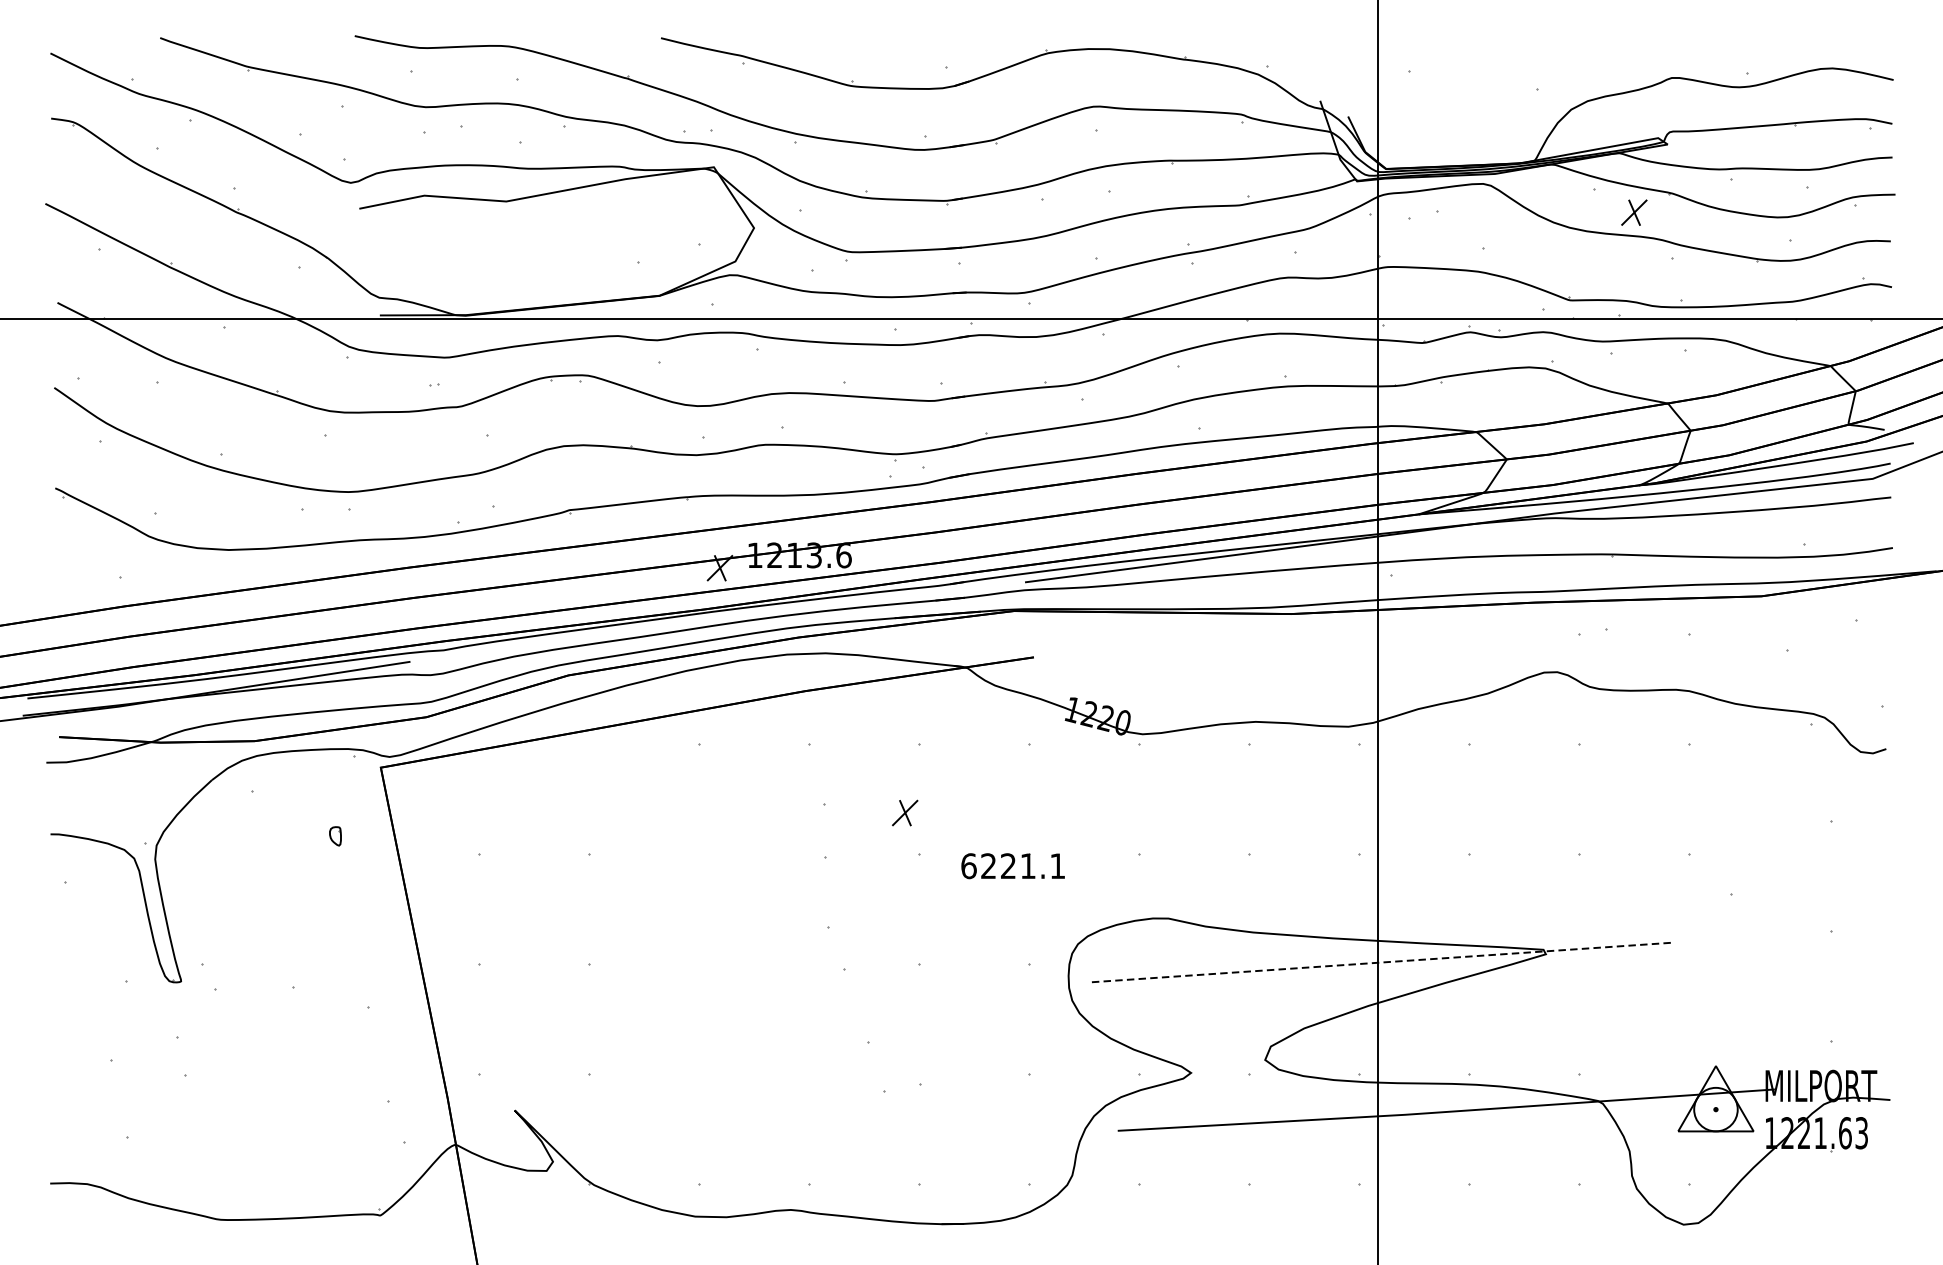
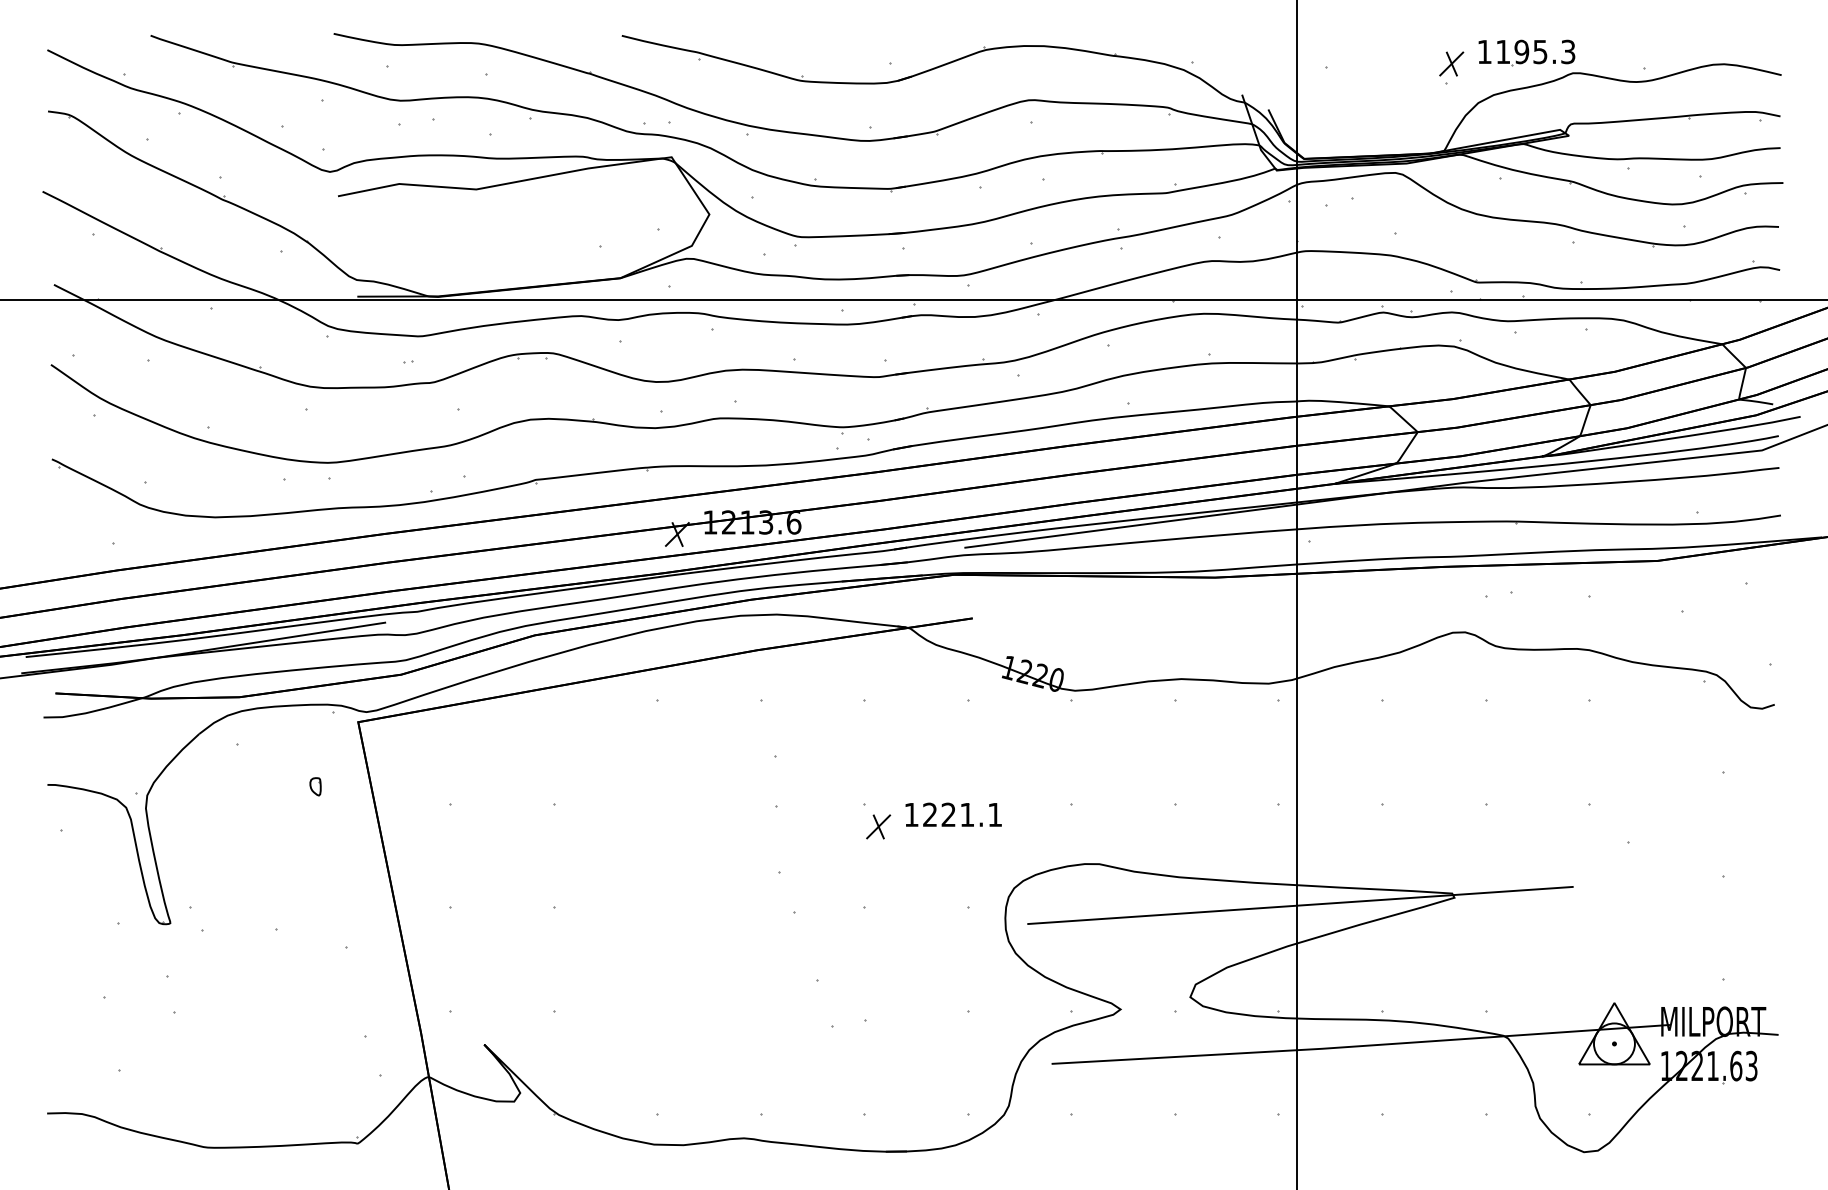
part: (1622, 55) -> (1526, 52), added
part: (1634, 212) -> (1451, 63), moved
part: (905, 812) -> (878, 826), moved
text: (968, 865) -> (911, 814), 6221.1 -> 1221.1
line: (1382, 962) -> (1300, 905), dashed -> solid

